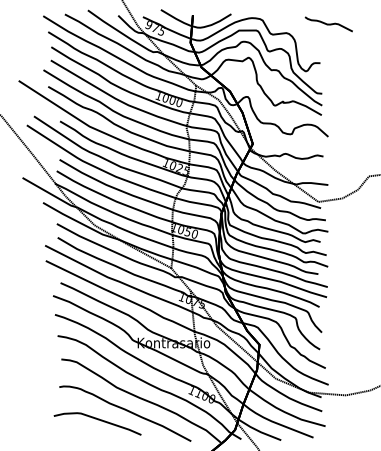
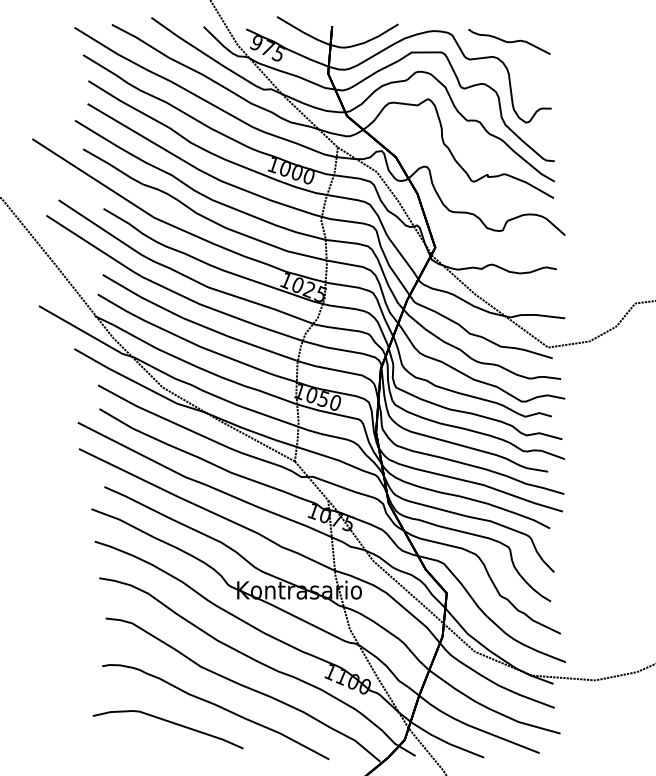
curve: (328, 24) -> (508, 42), moved

